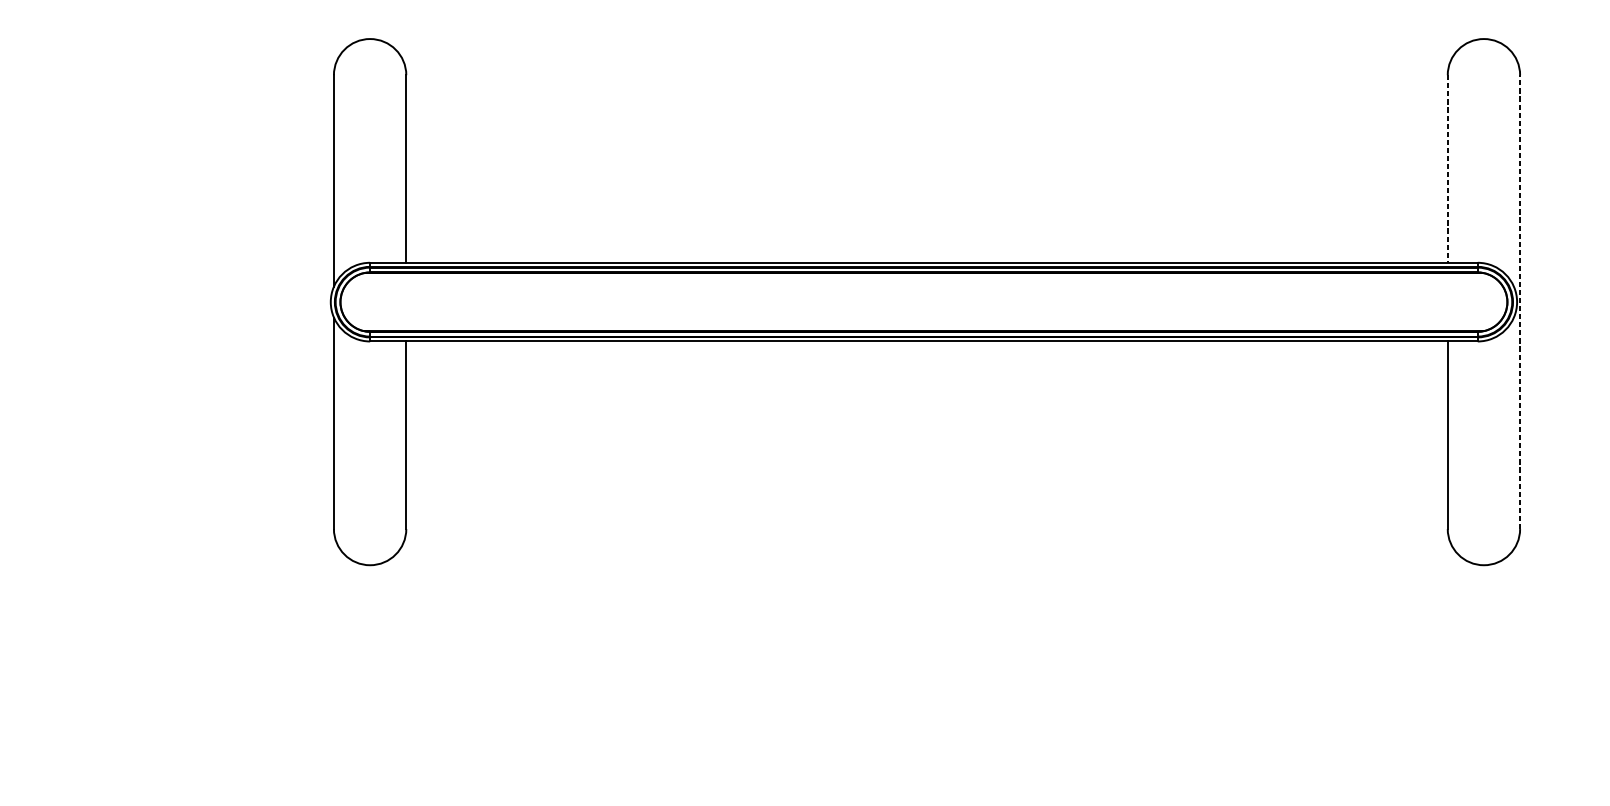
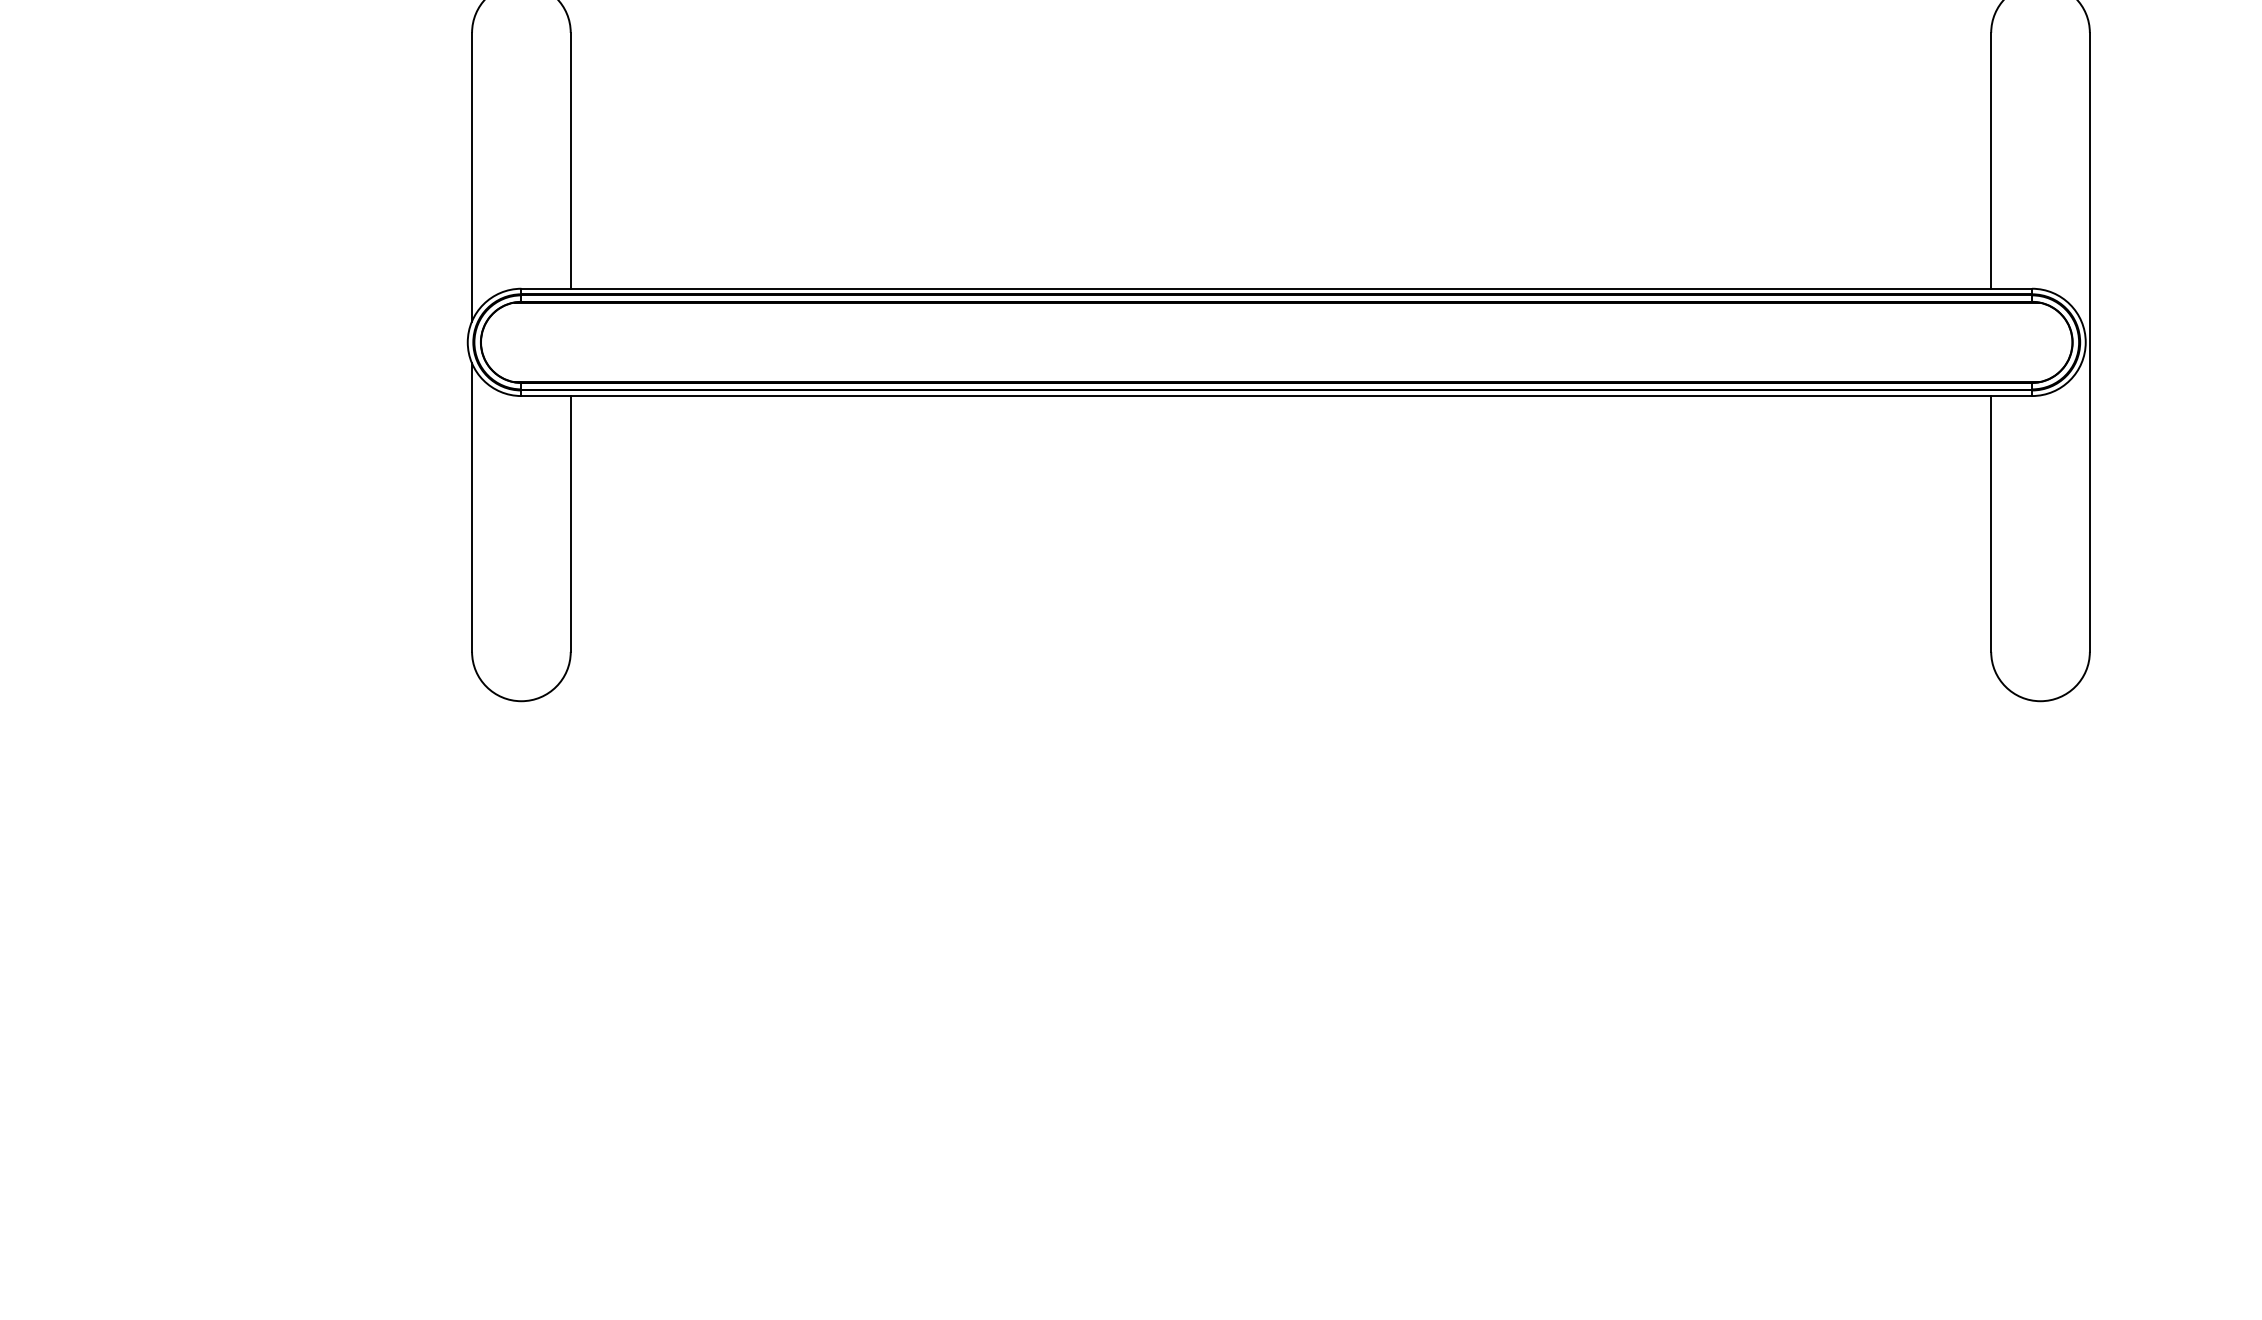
line: (1447, 169) -> (1991, 161), dashed -> solid
line: (1519, 301) -> (2089, 341), dashed -> solid

